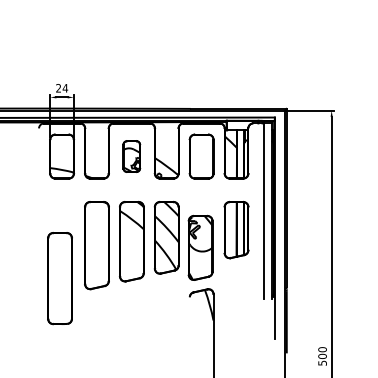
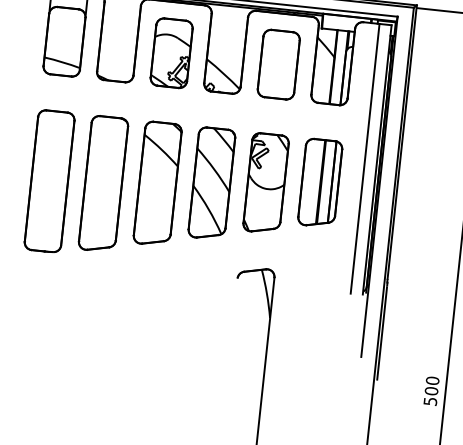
part: (131, 156) -> (171, 52), size x1.43
part: (200, 247) -> (265, 182), moved
part: (59, 278) -> (48, 181), moved

